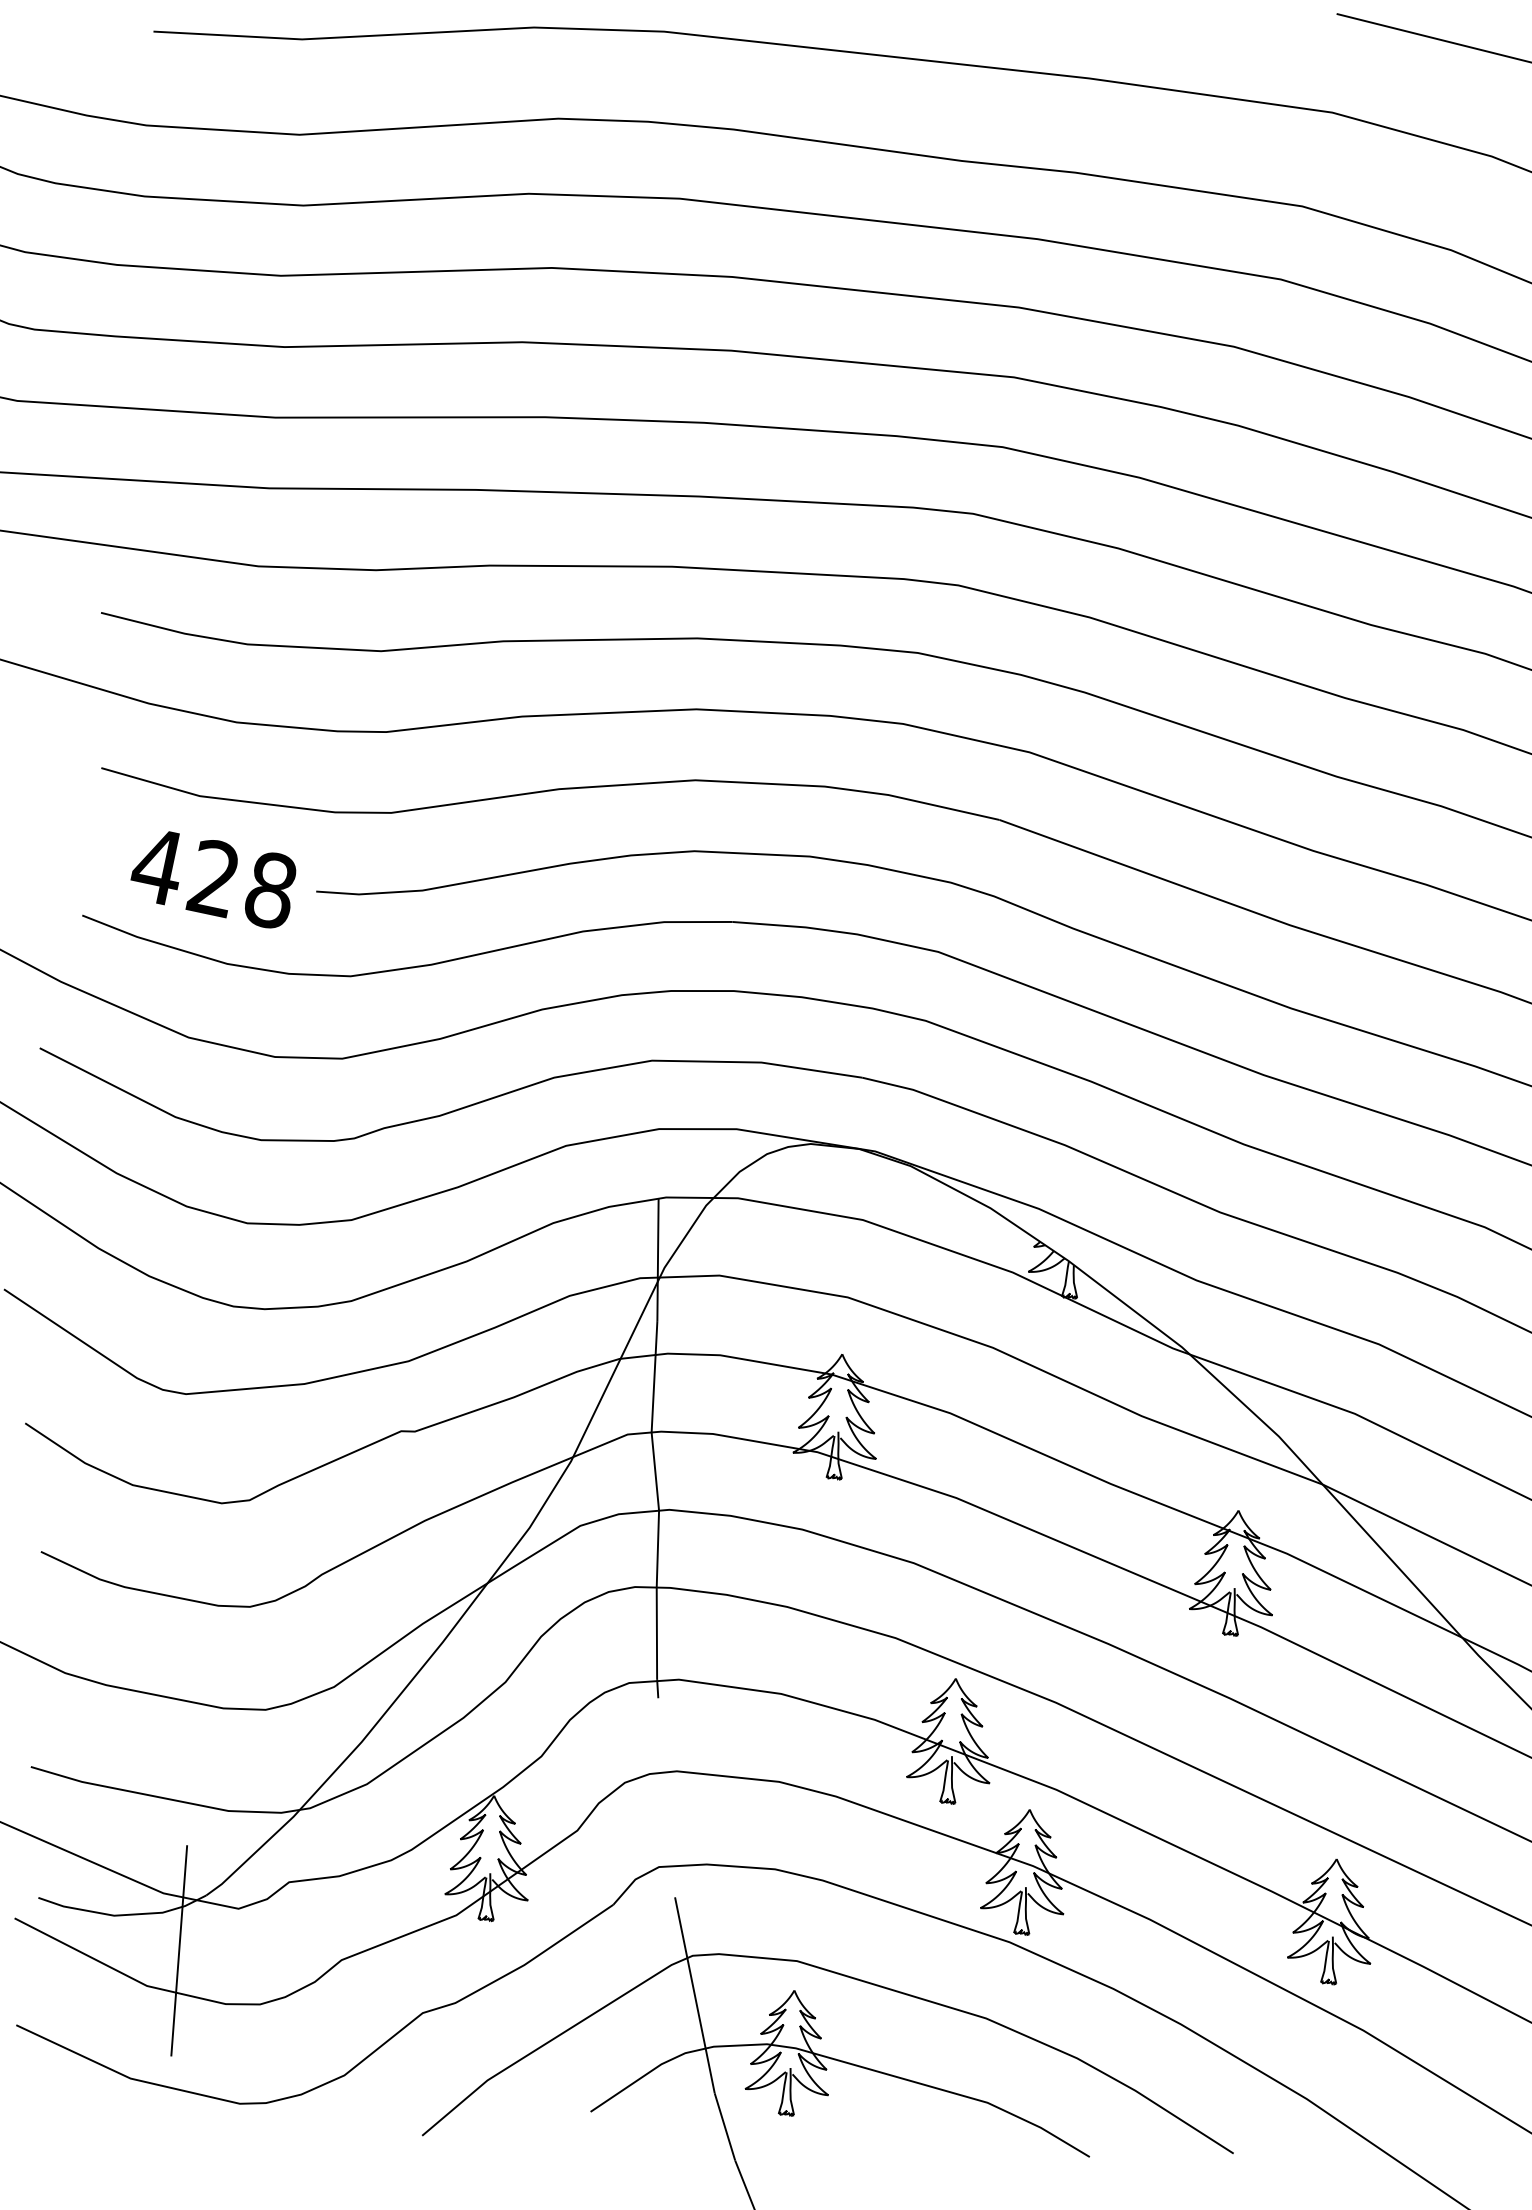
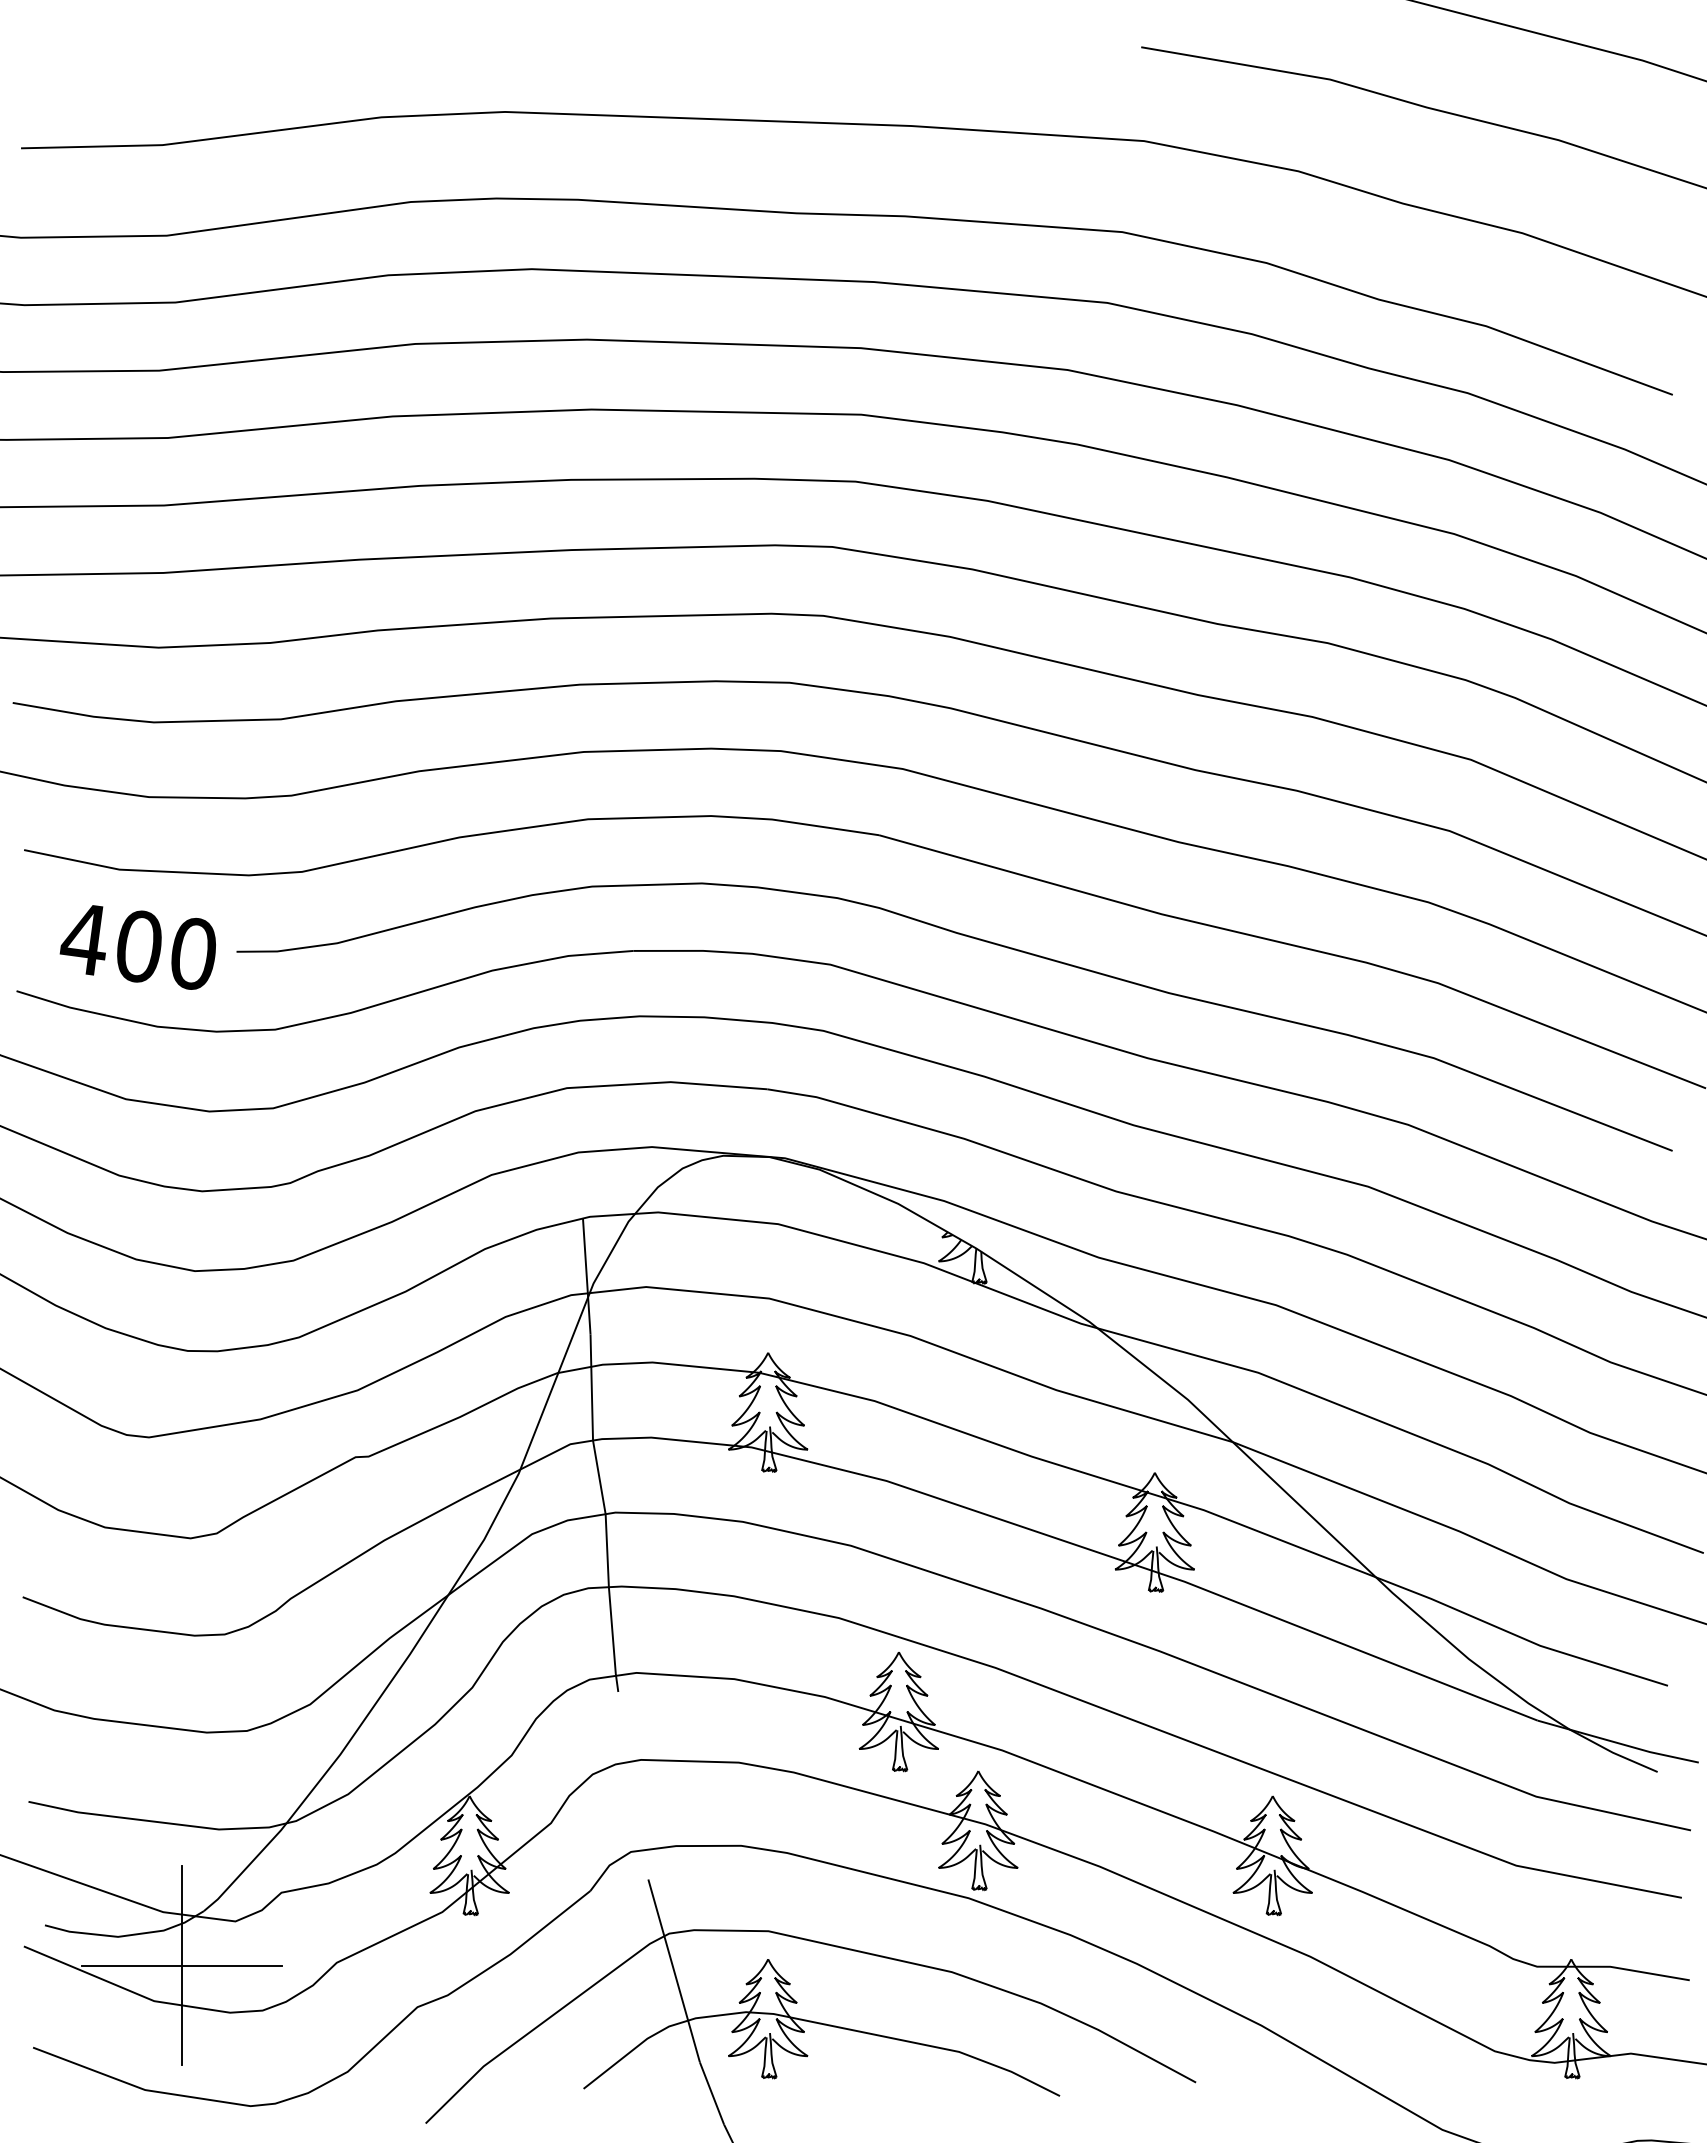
text: (241, 883) -> (165, 949), 428 -> 400
line: (179, 1950) -> (182, 1965), added

